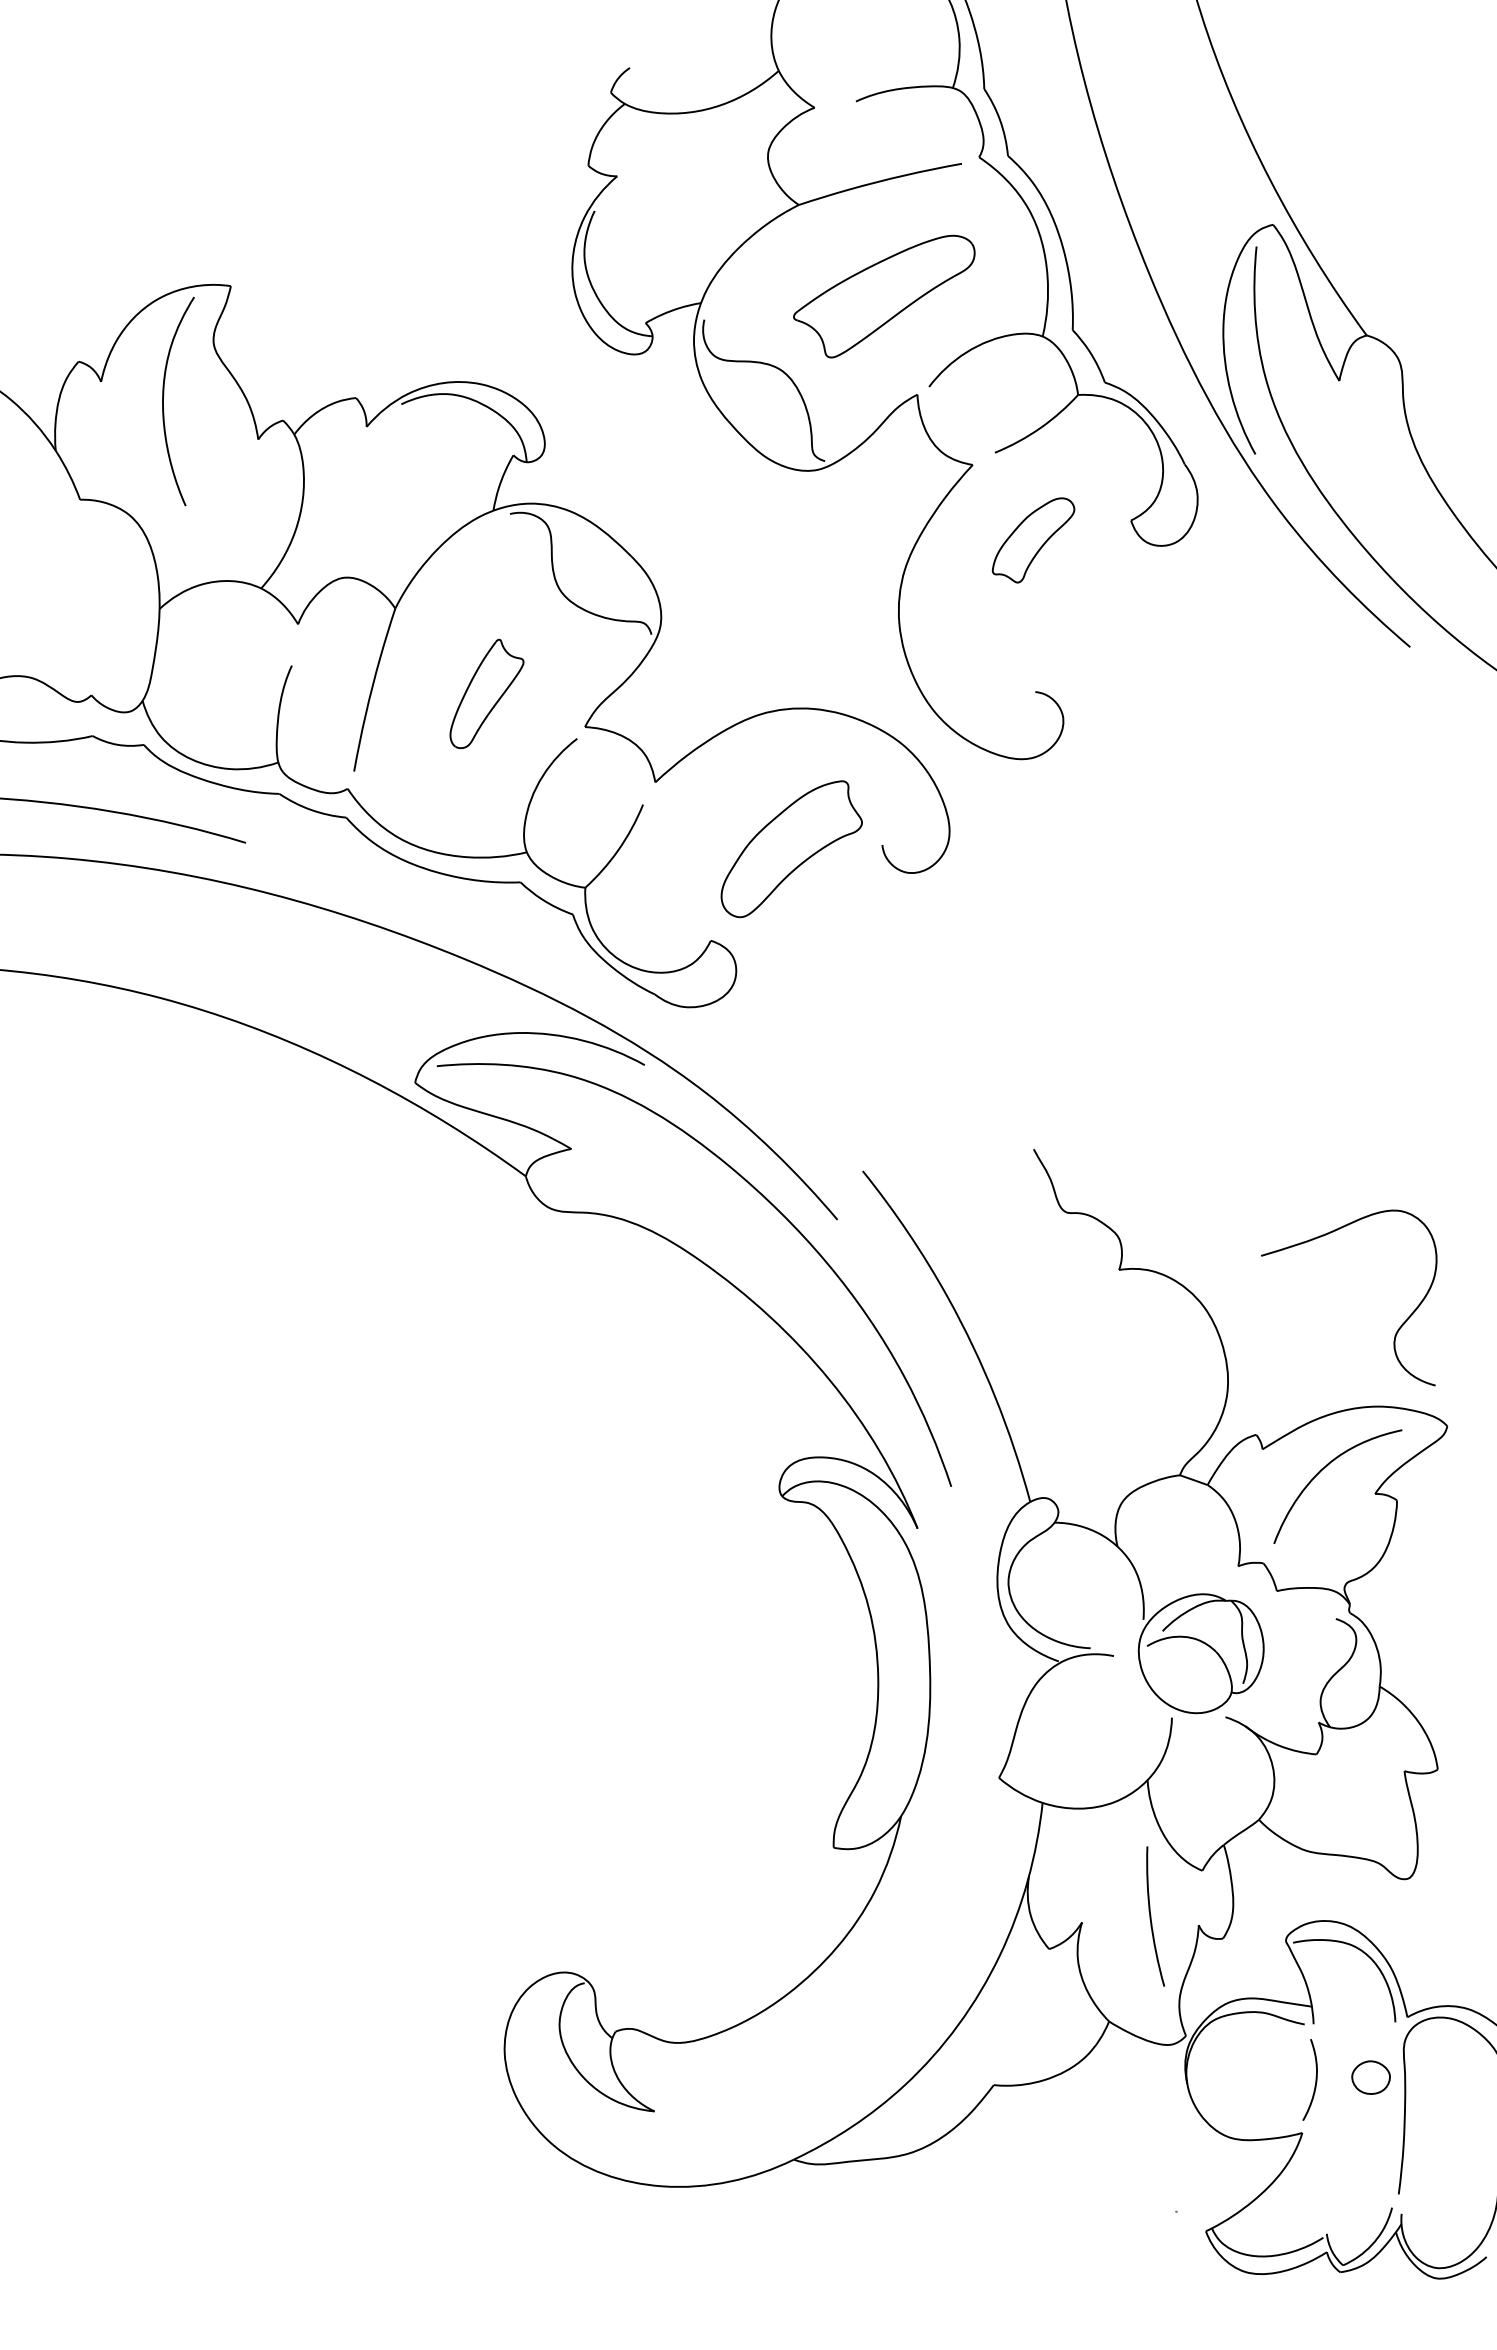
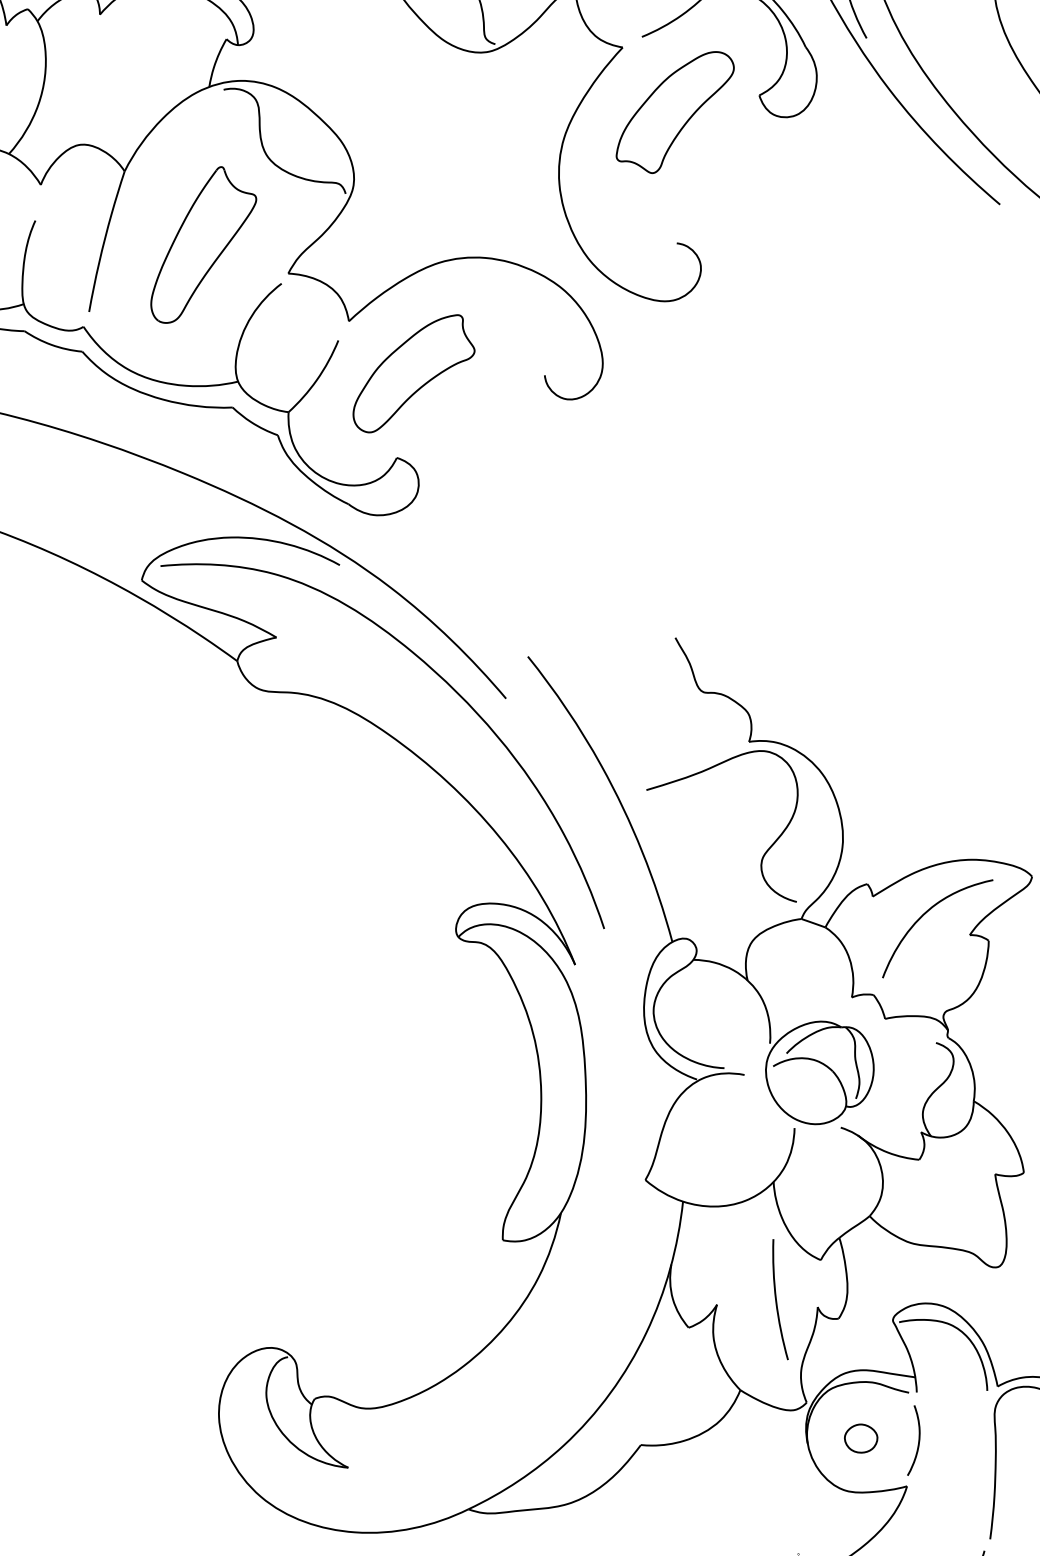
part: (1033, 540) -> (675, 112), size x1.67
part: (486, 693) -> (203, 244), size x1.67
part: (791, 849) -> (413, 374), moved
curve: (1397, 1329) -> (764, 853), moved
part: (1370, 2077) -> (860, 1438), moved

